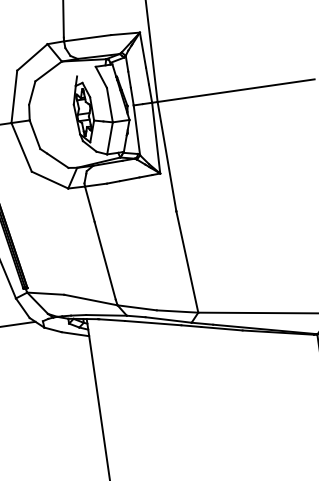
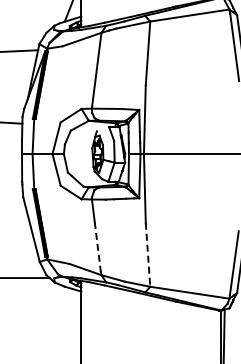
line: (104, 260) -> (97, 246), solid -> dashed
line: (188, 263) -> (148, 255), solid -> dashed

